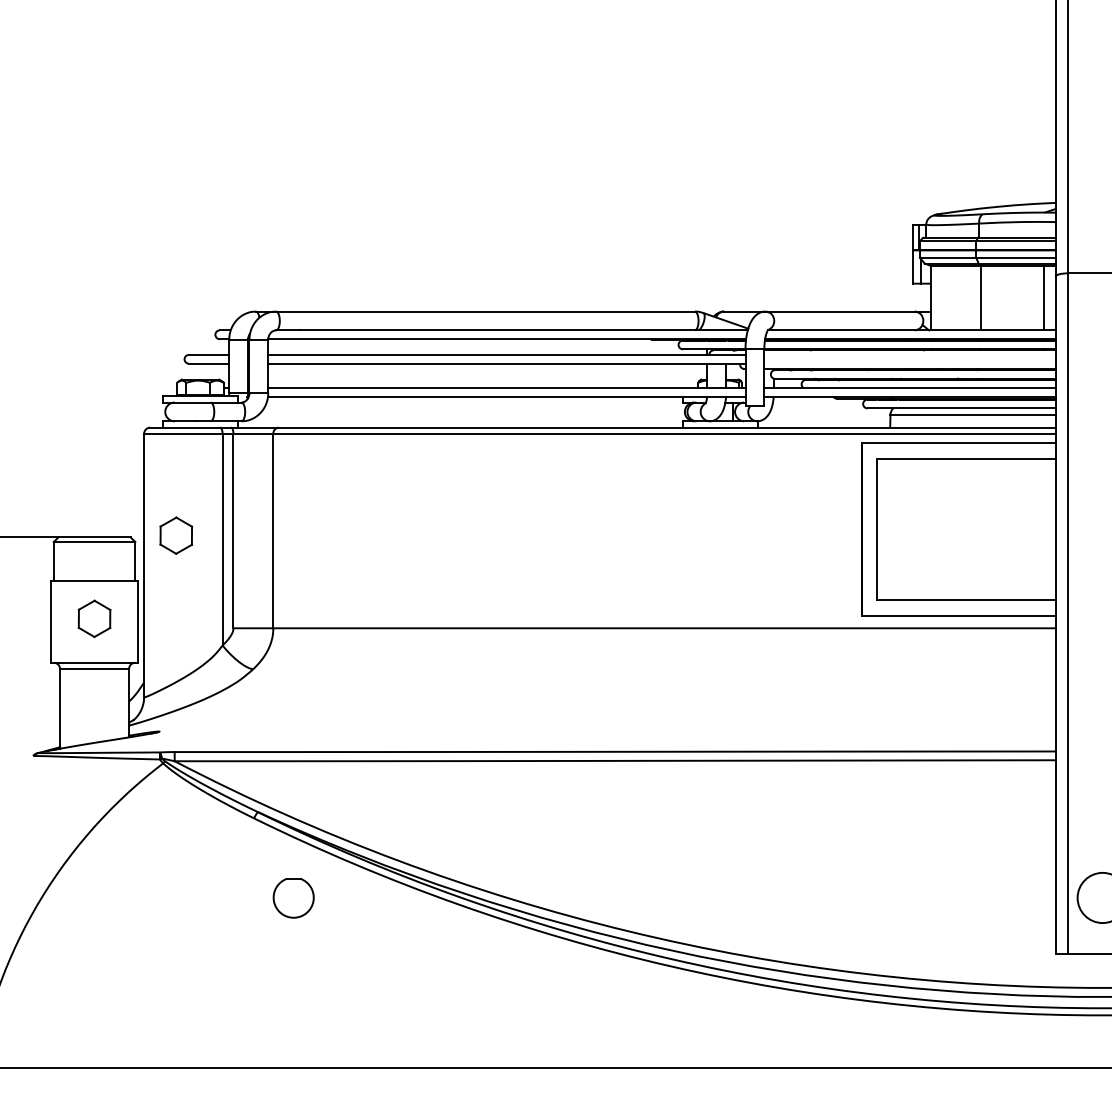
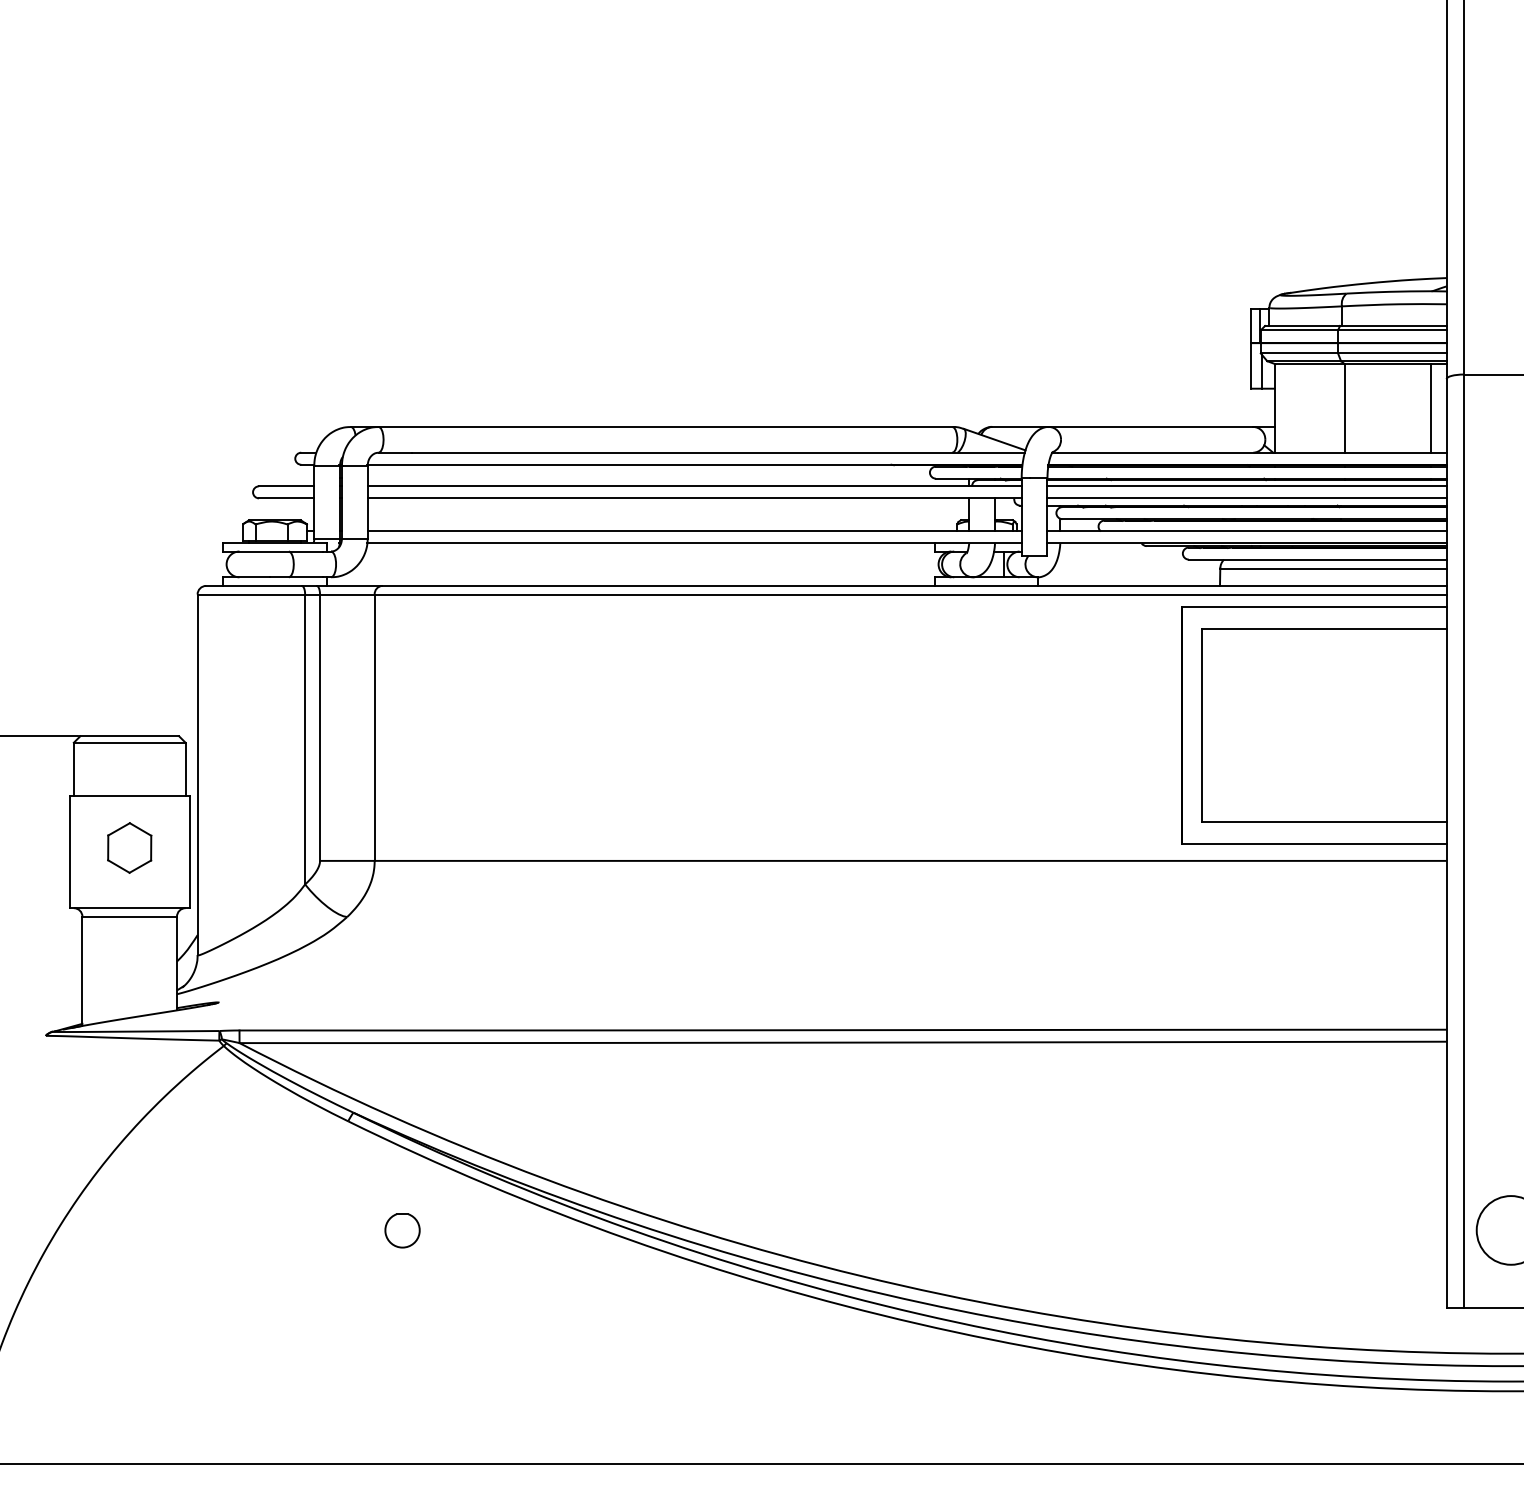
line: (909, 355) -> (1246, 486), added
line: (909, 363) -> (1246, 498), added
part: (176, 535) -> (241, 733), removed
part: (293, 898) -> (402, 1230), size x0.62

